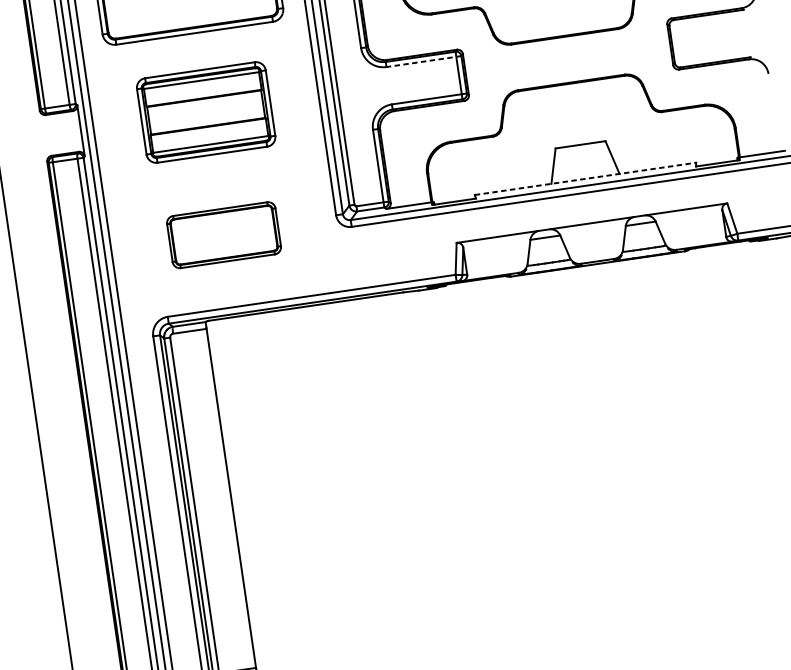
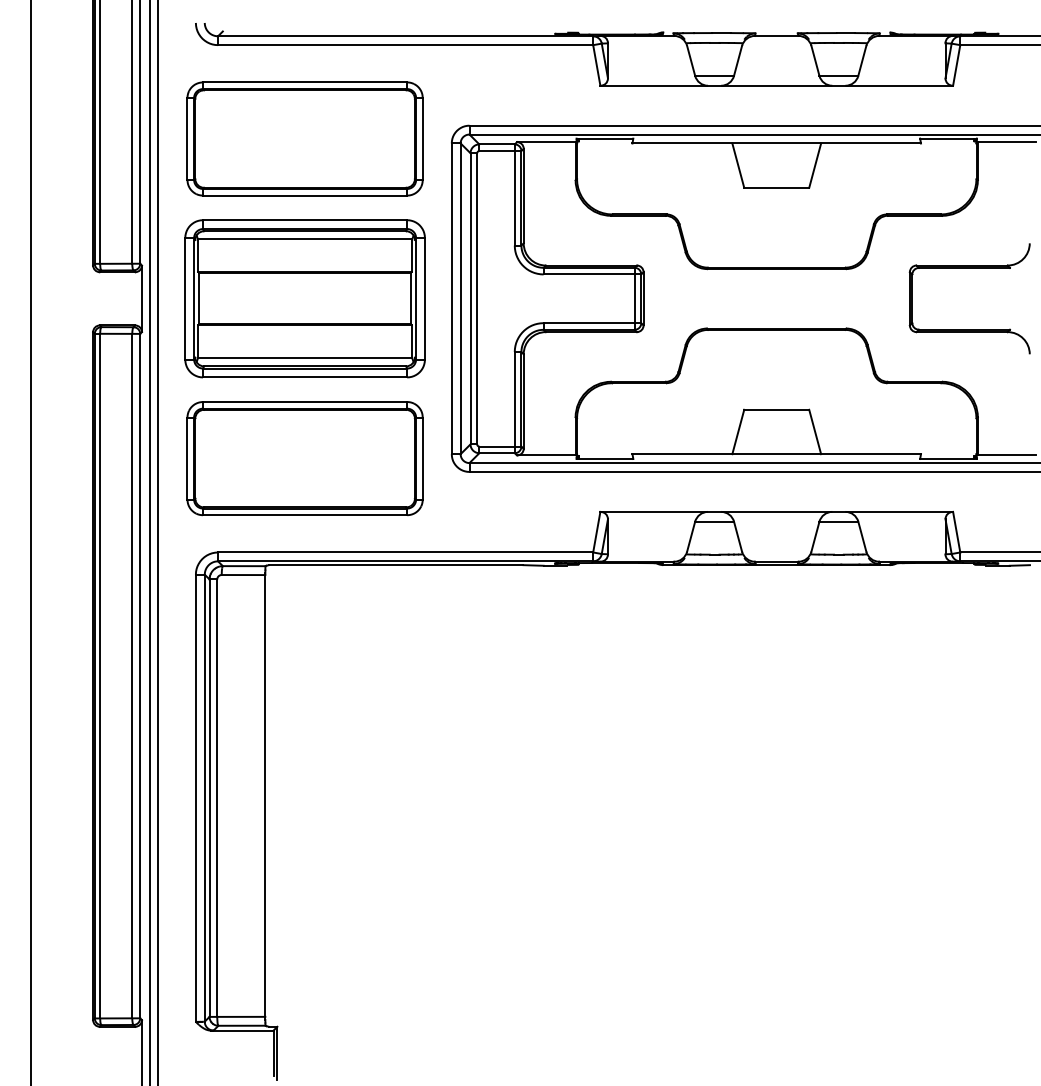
line: (424, 61) -> (592, 274), dashed -> solid
part: (205, 112) -> (304, 298), size x1.43
line: (586, 179) -> (777, 454), dashed -> solid
part: (223, 235) -> (304, 458), size x1.67

